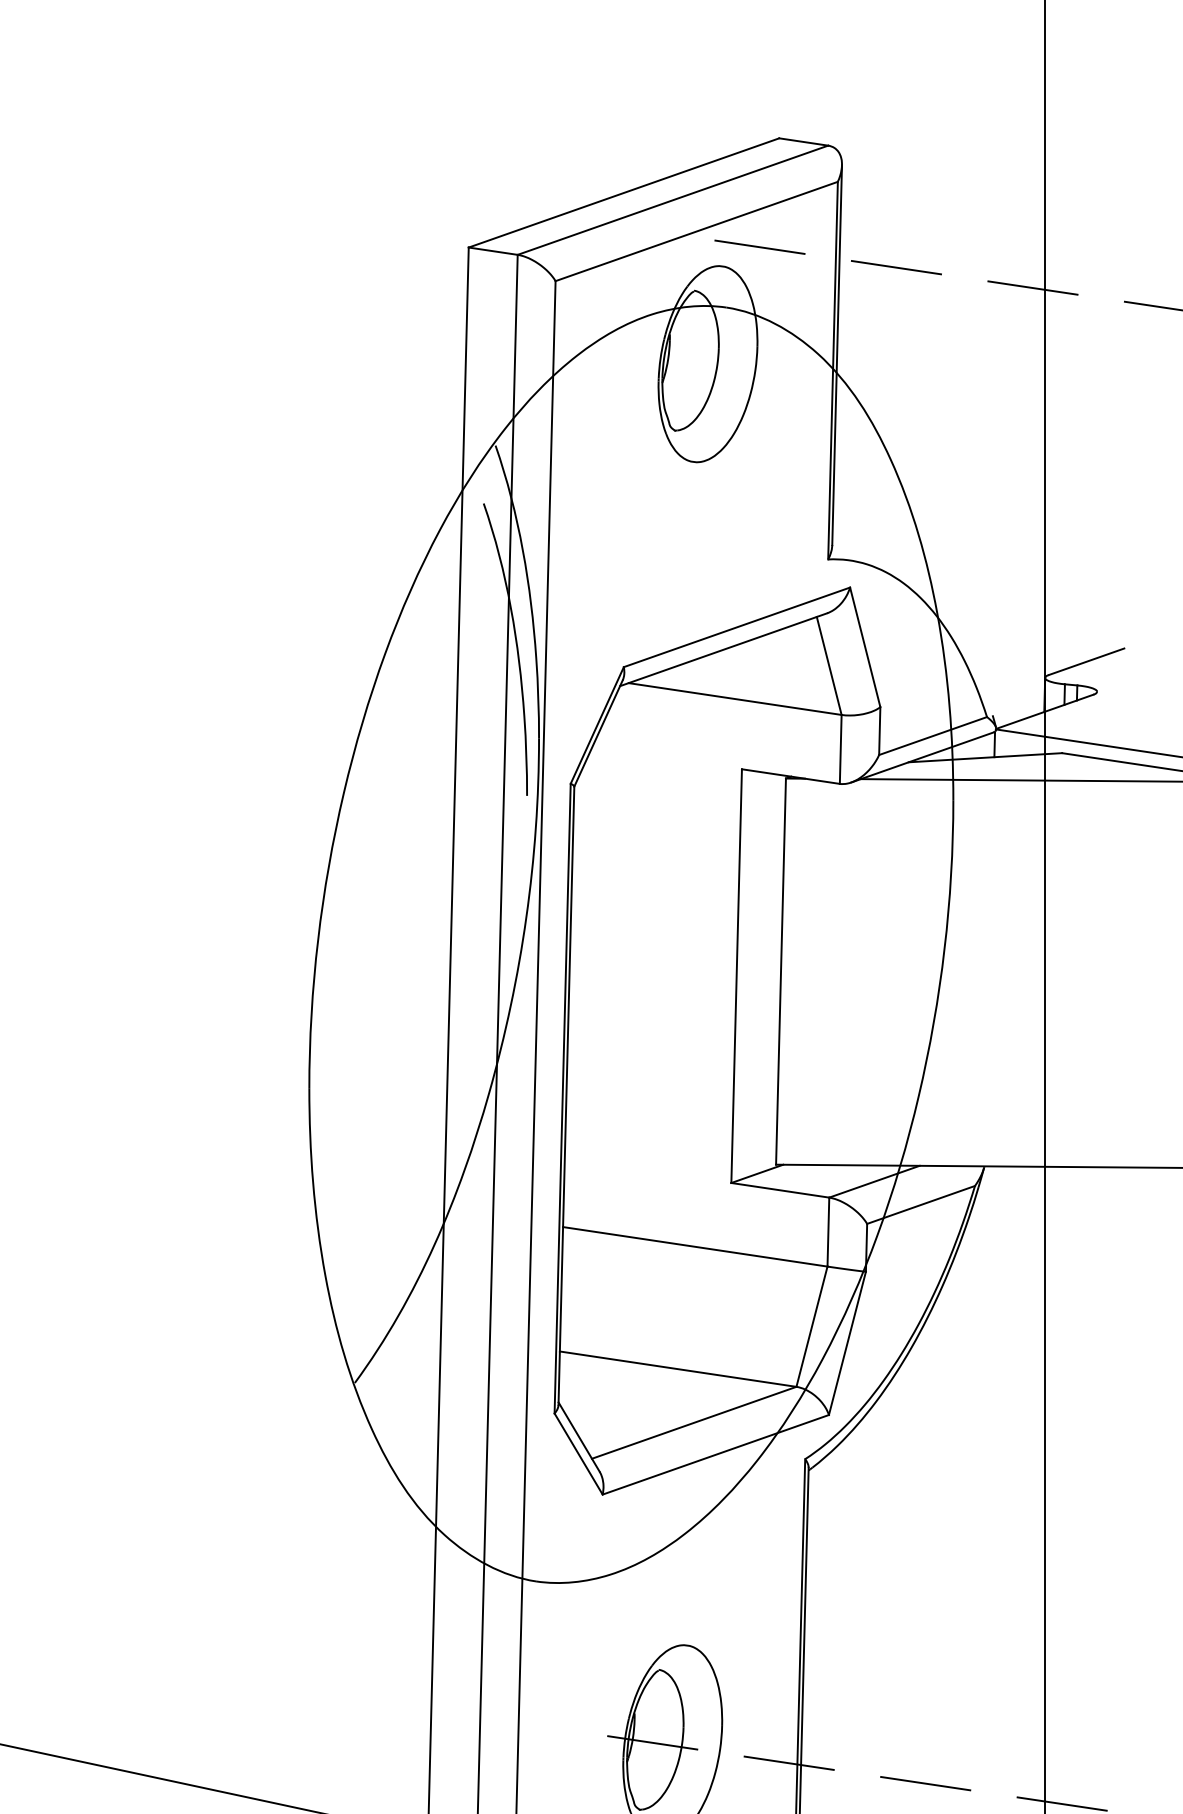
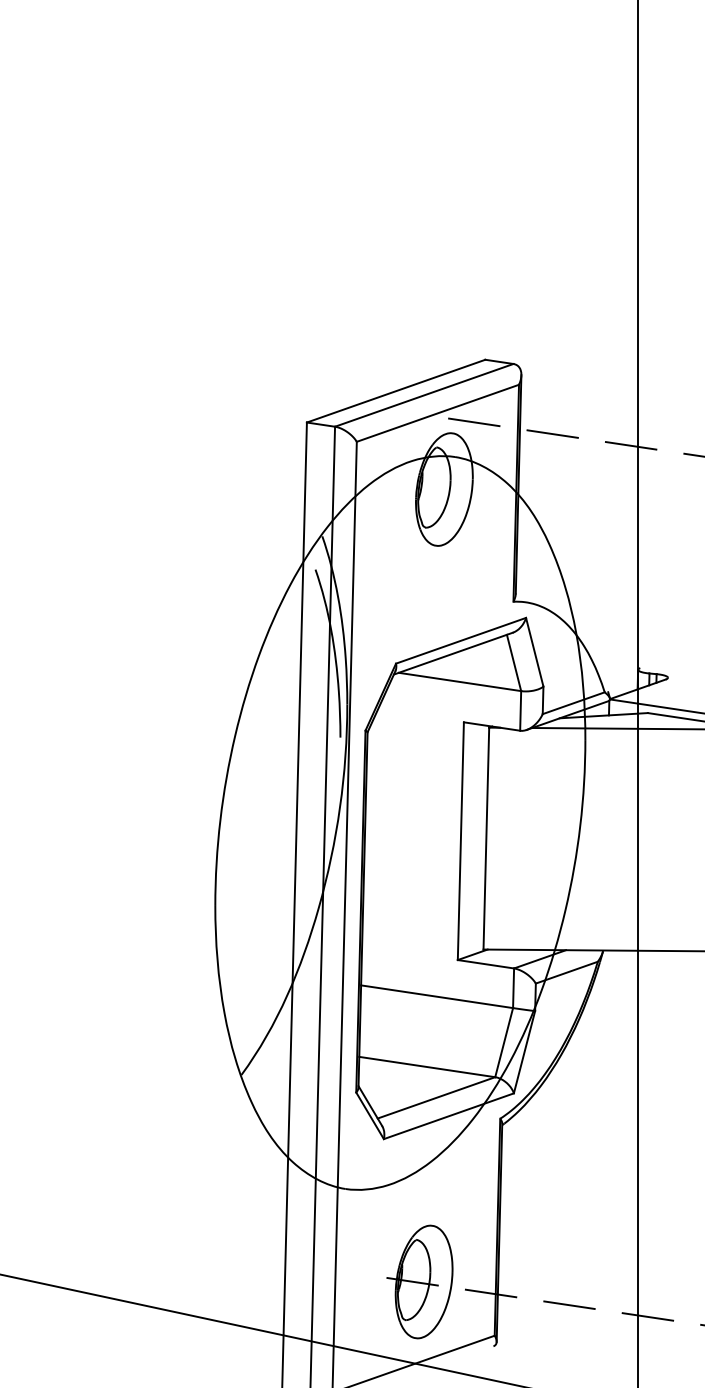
line: (1085, 661) -> (661, 660), removed

